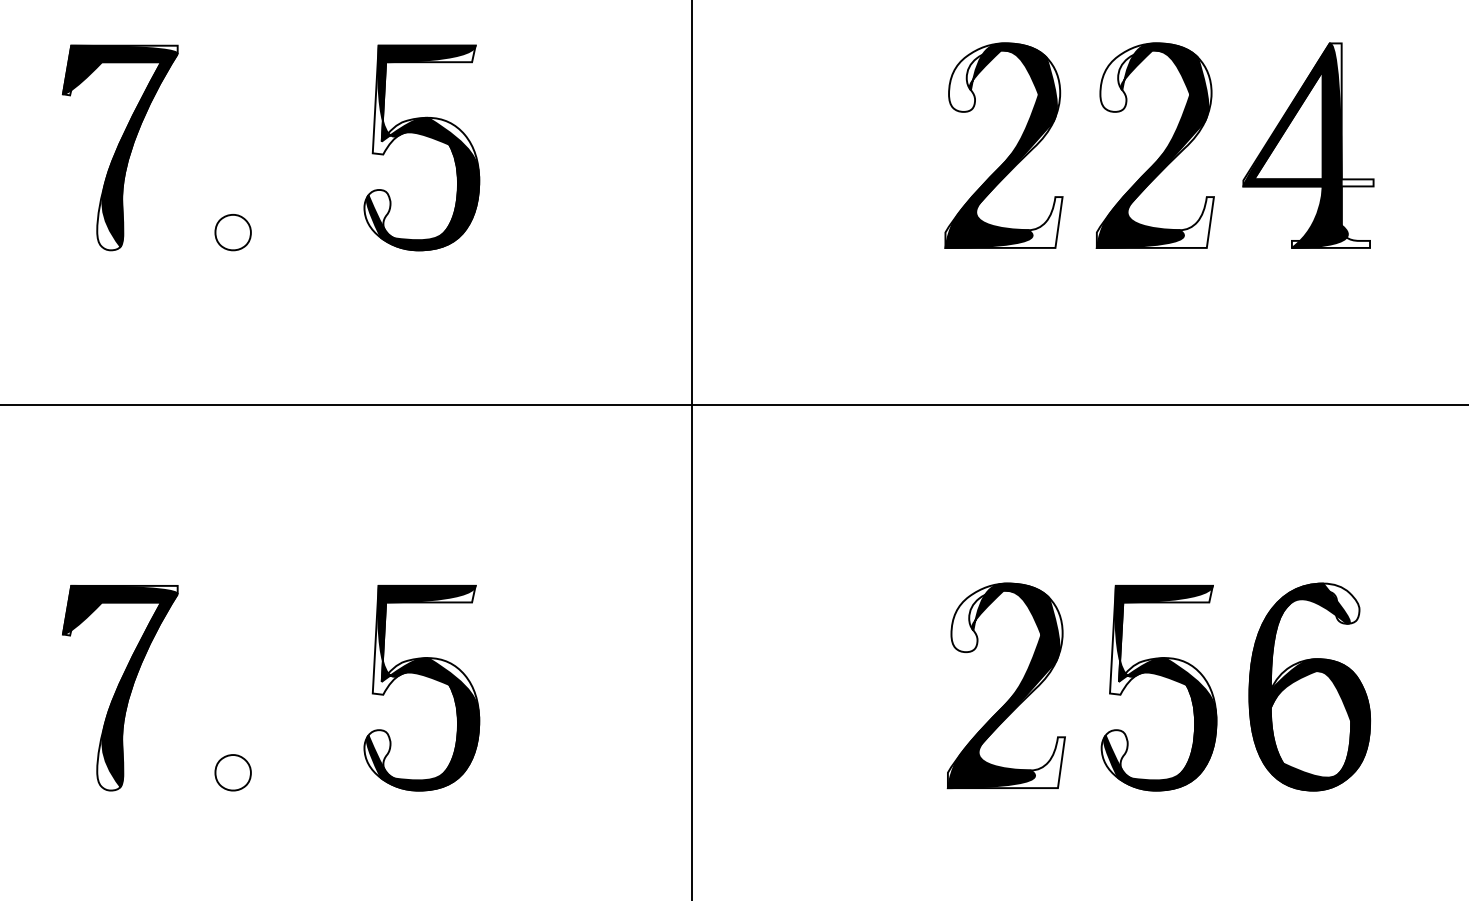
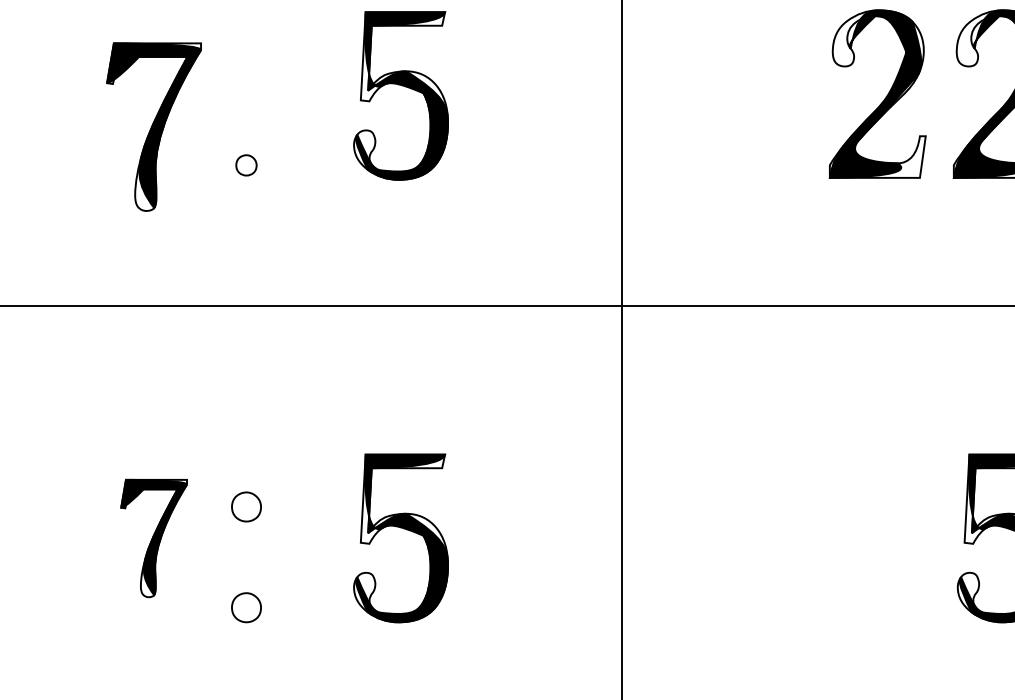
part: (120, 147) -> (154, 126), moved
part: (232, 232) -> (245, 165), size x0.7
part: (232, 649) -> (245, 506), added
part: (120, 688) -> (154, 538), size x0.7
part: (1014, 691) -> (886, 541), removed

